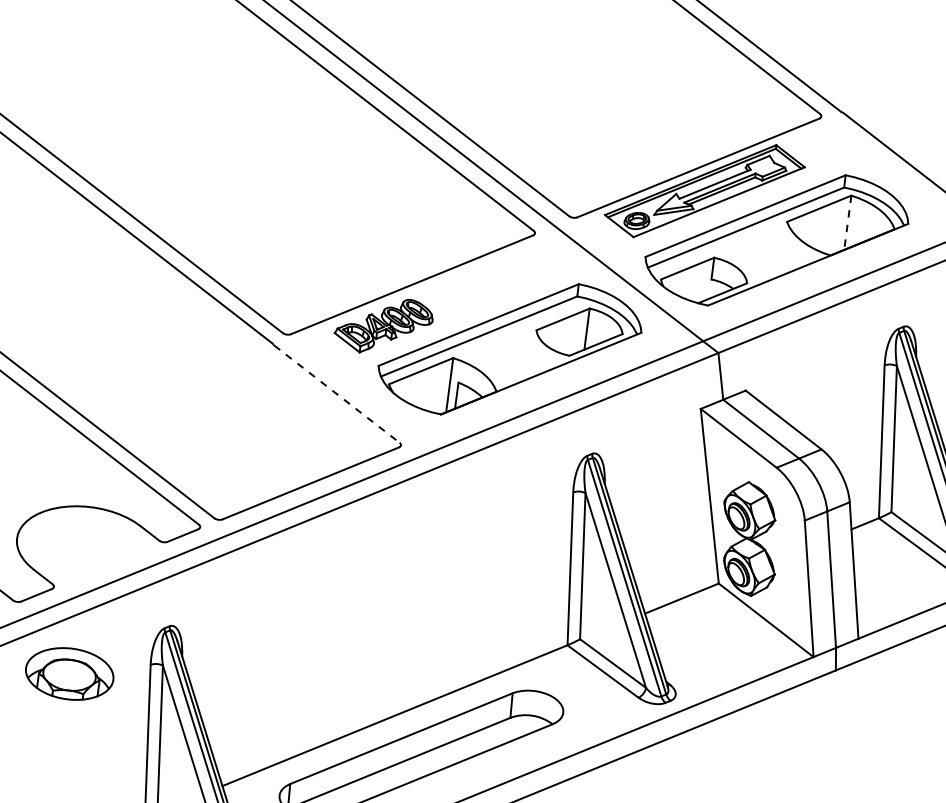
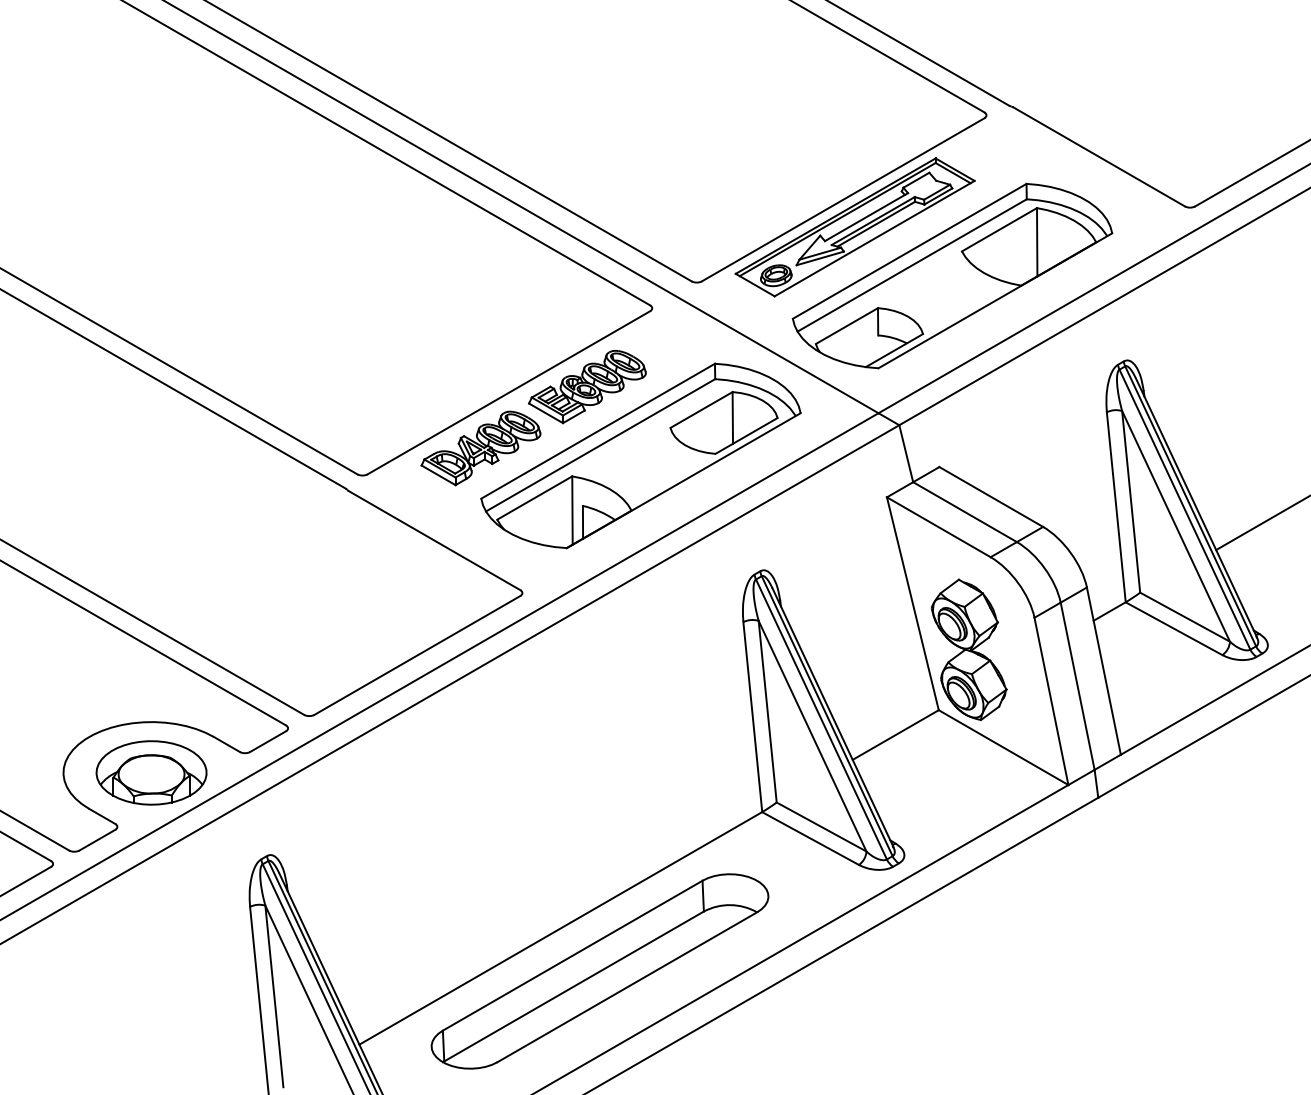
line: (848, 223) -> (1037, 242), dashed -> solid
part: (475, 288) -> (587, 386), added
line: (336, 394) -> (434, 540), dashed -> solid
part: (69, 673) -> (151, 772), moved

